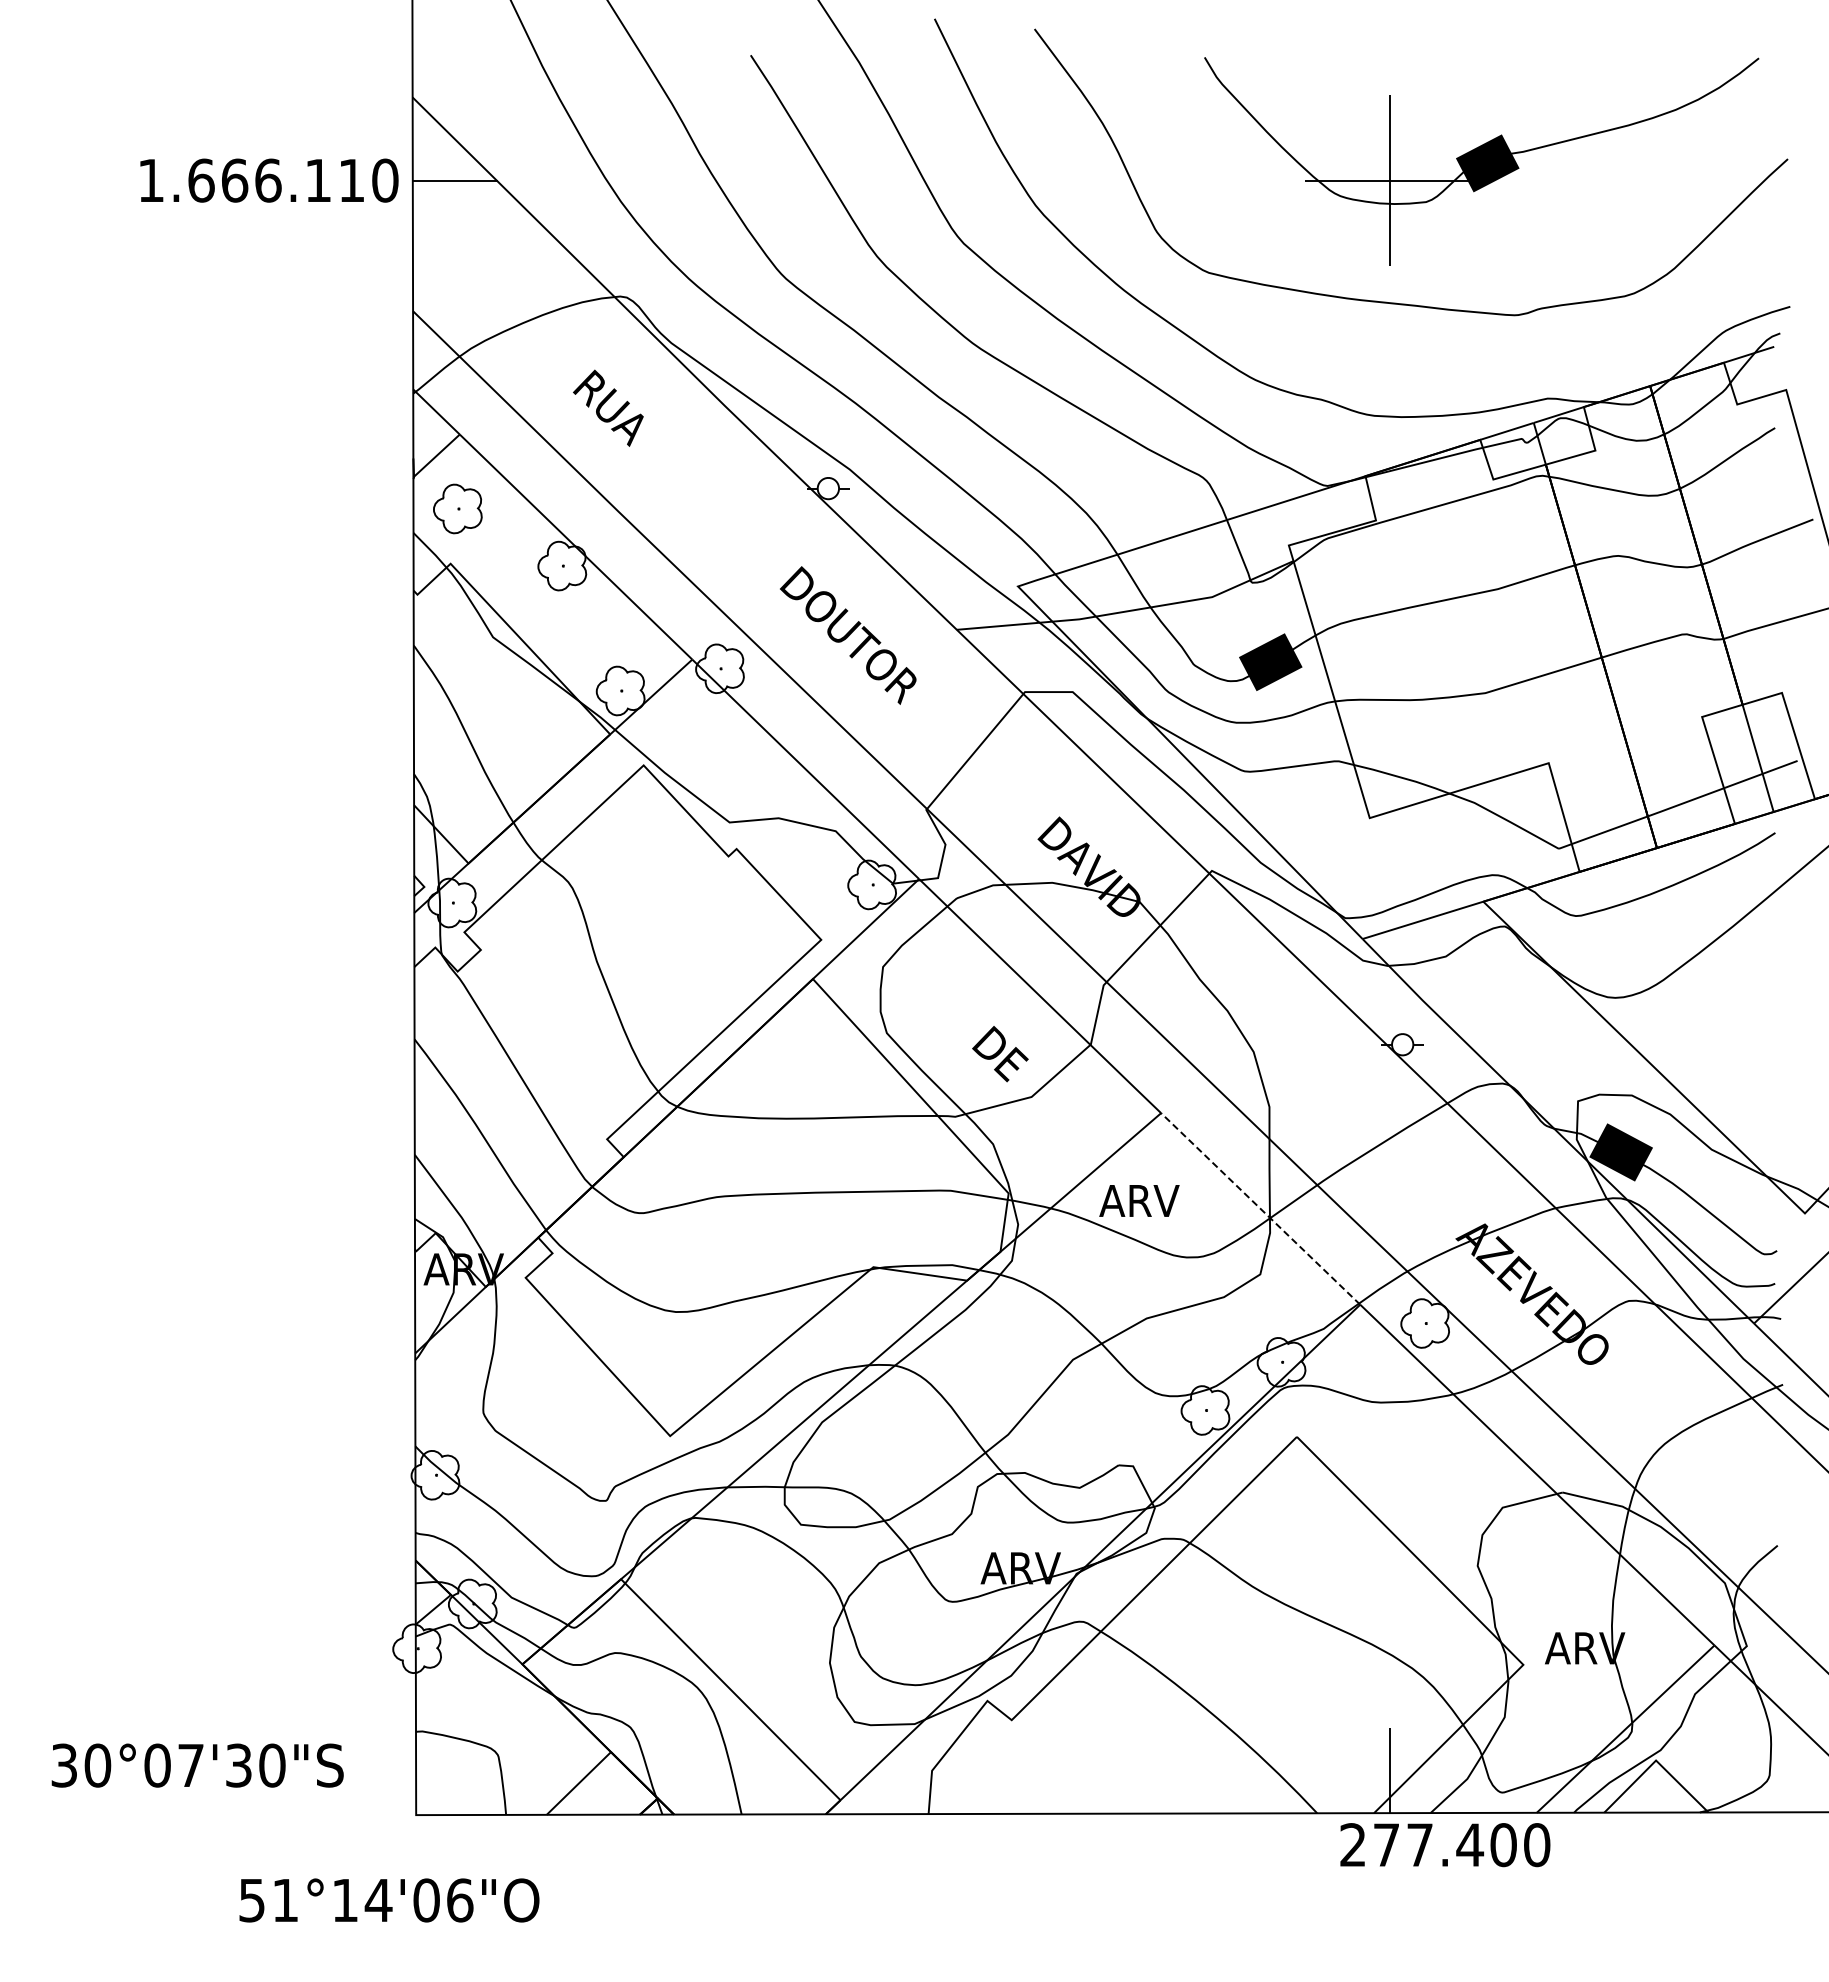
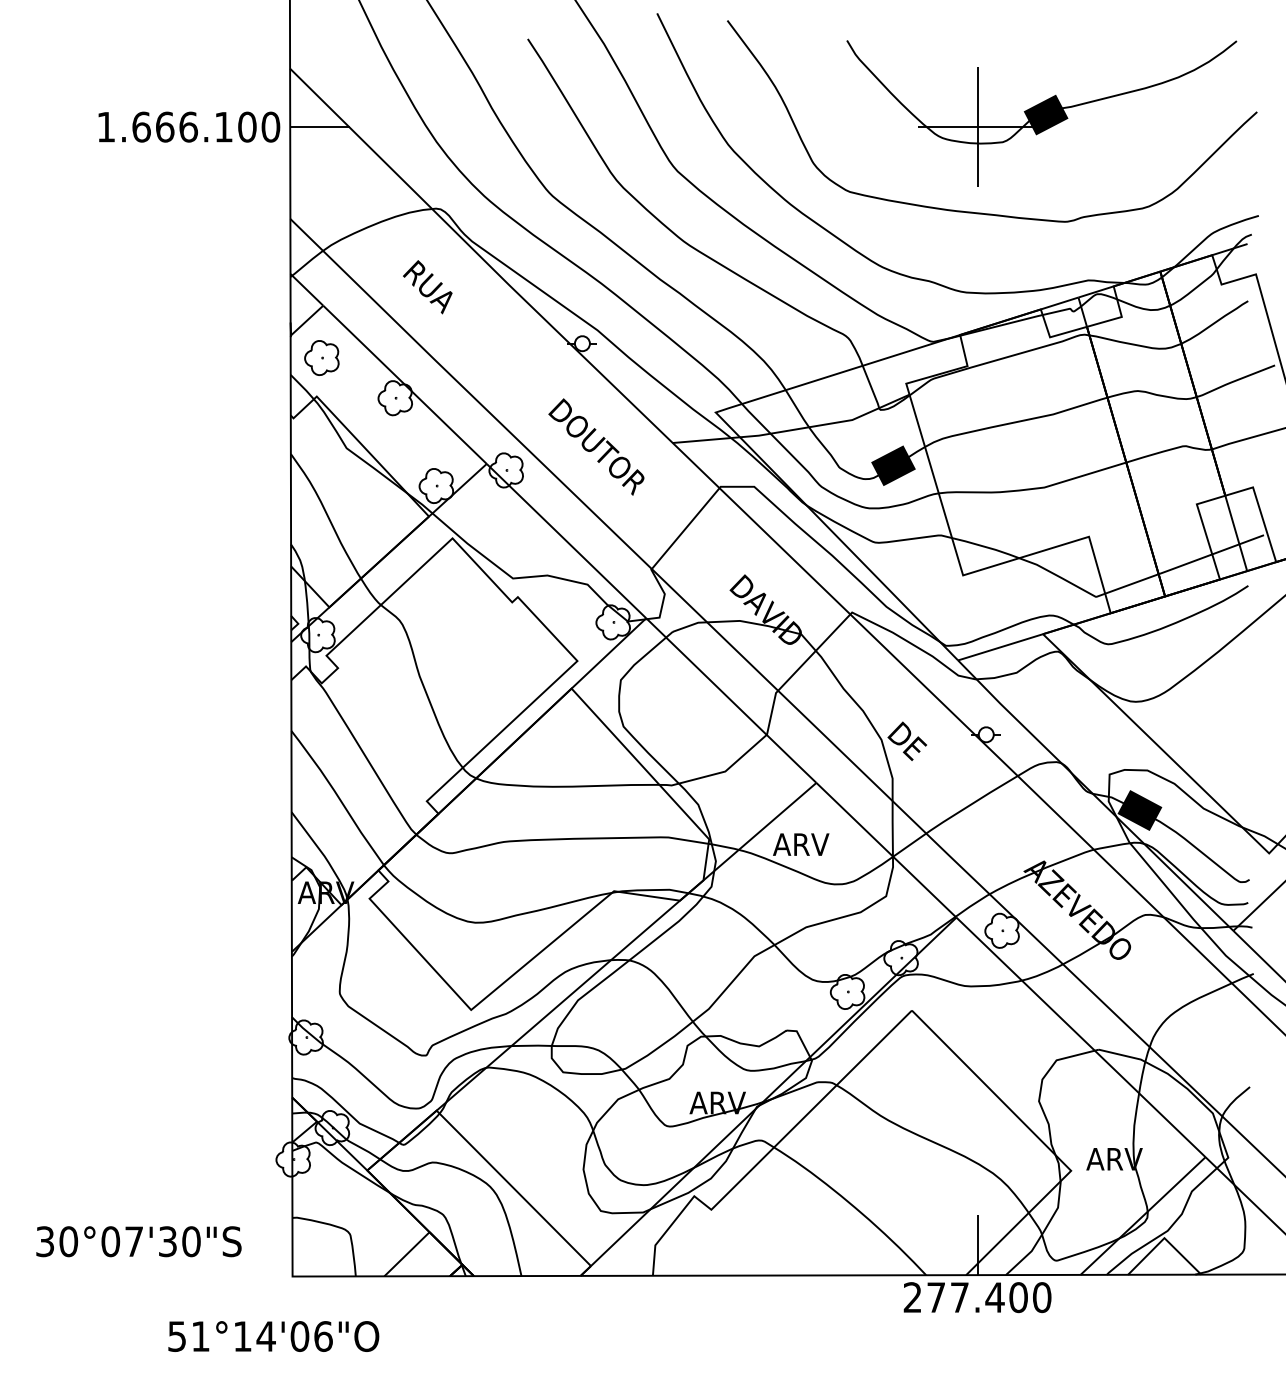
text: (351, 180) -> (247, 127), 1.666.110 -> 1.666.100
text: (1000, 1054) -> (907, 741), moved
line: (1260, 1208) -> (886, 849), dashed -> solid
text: (1445, 1845) -> (977, 1297), moved

